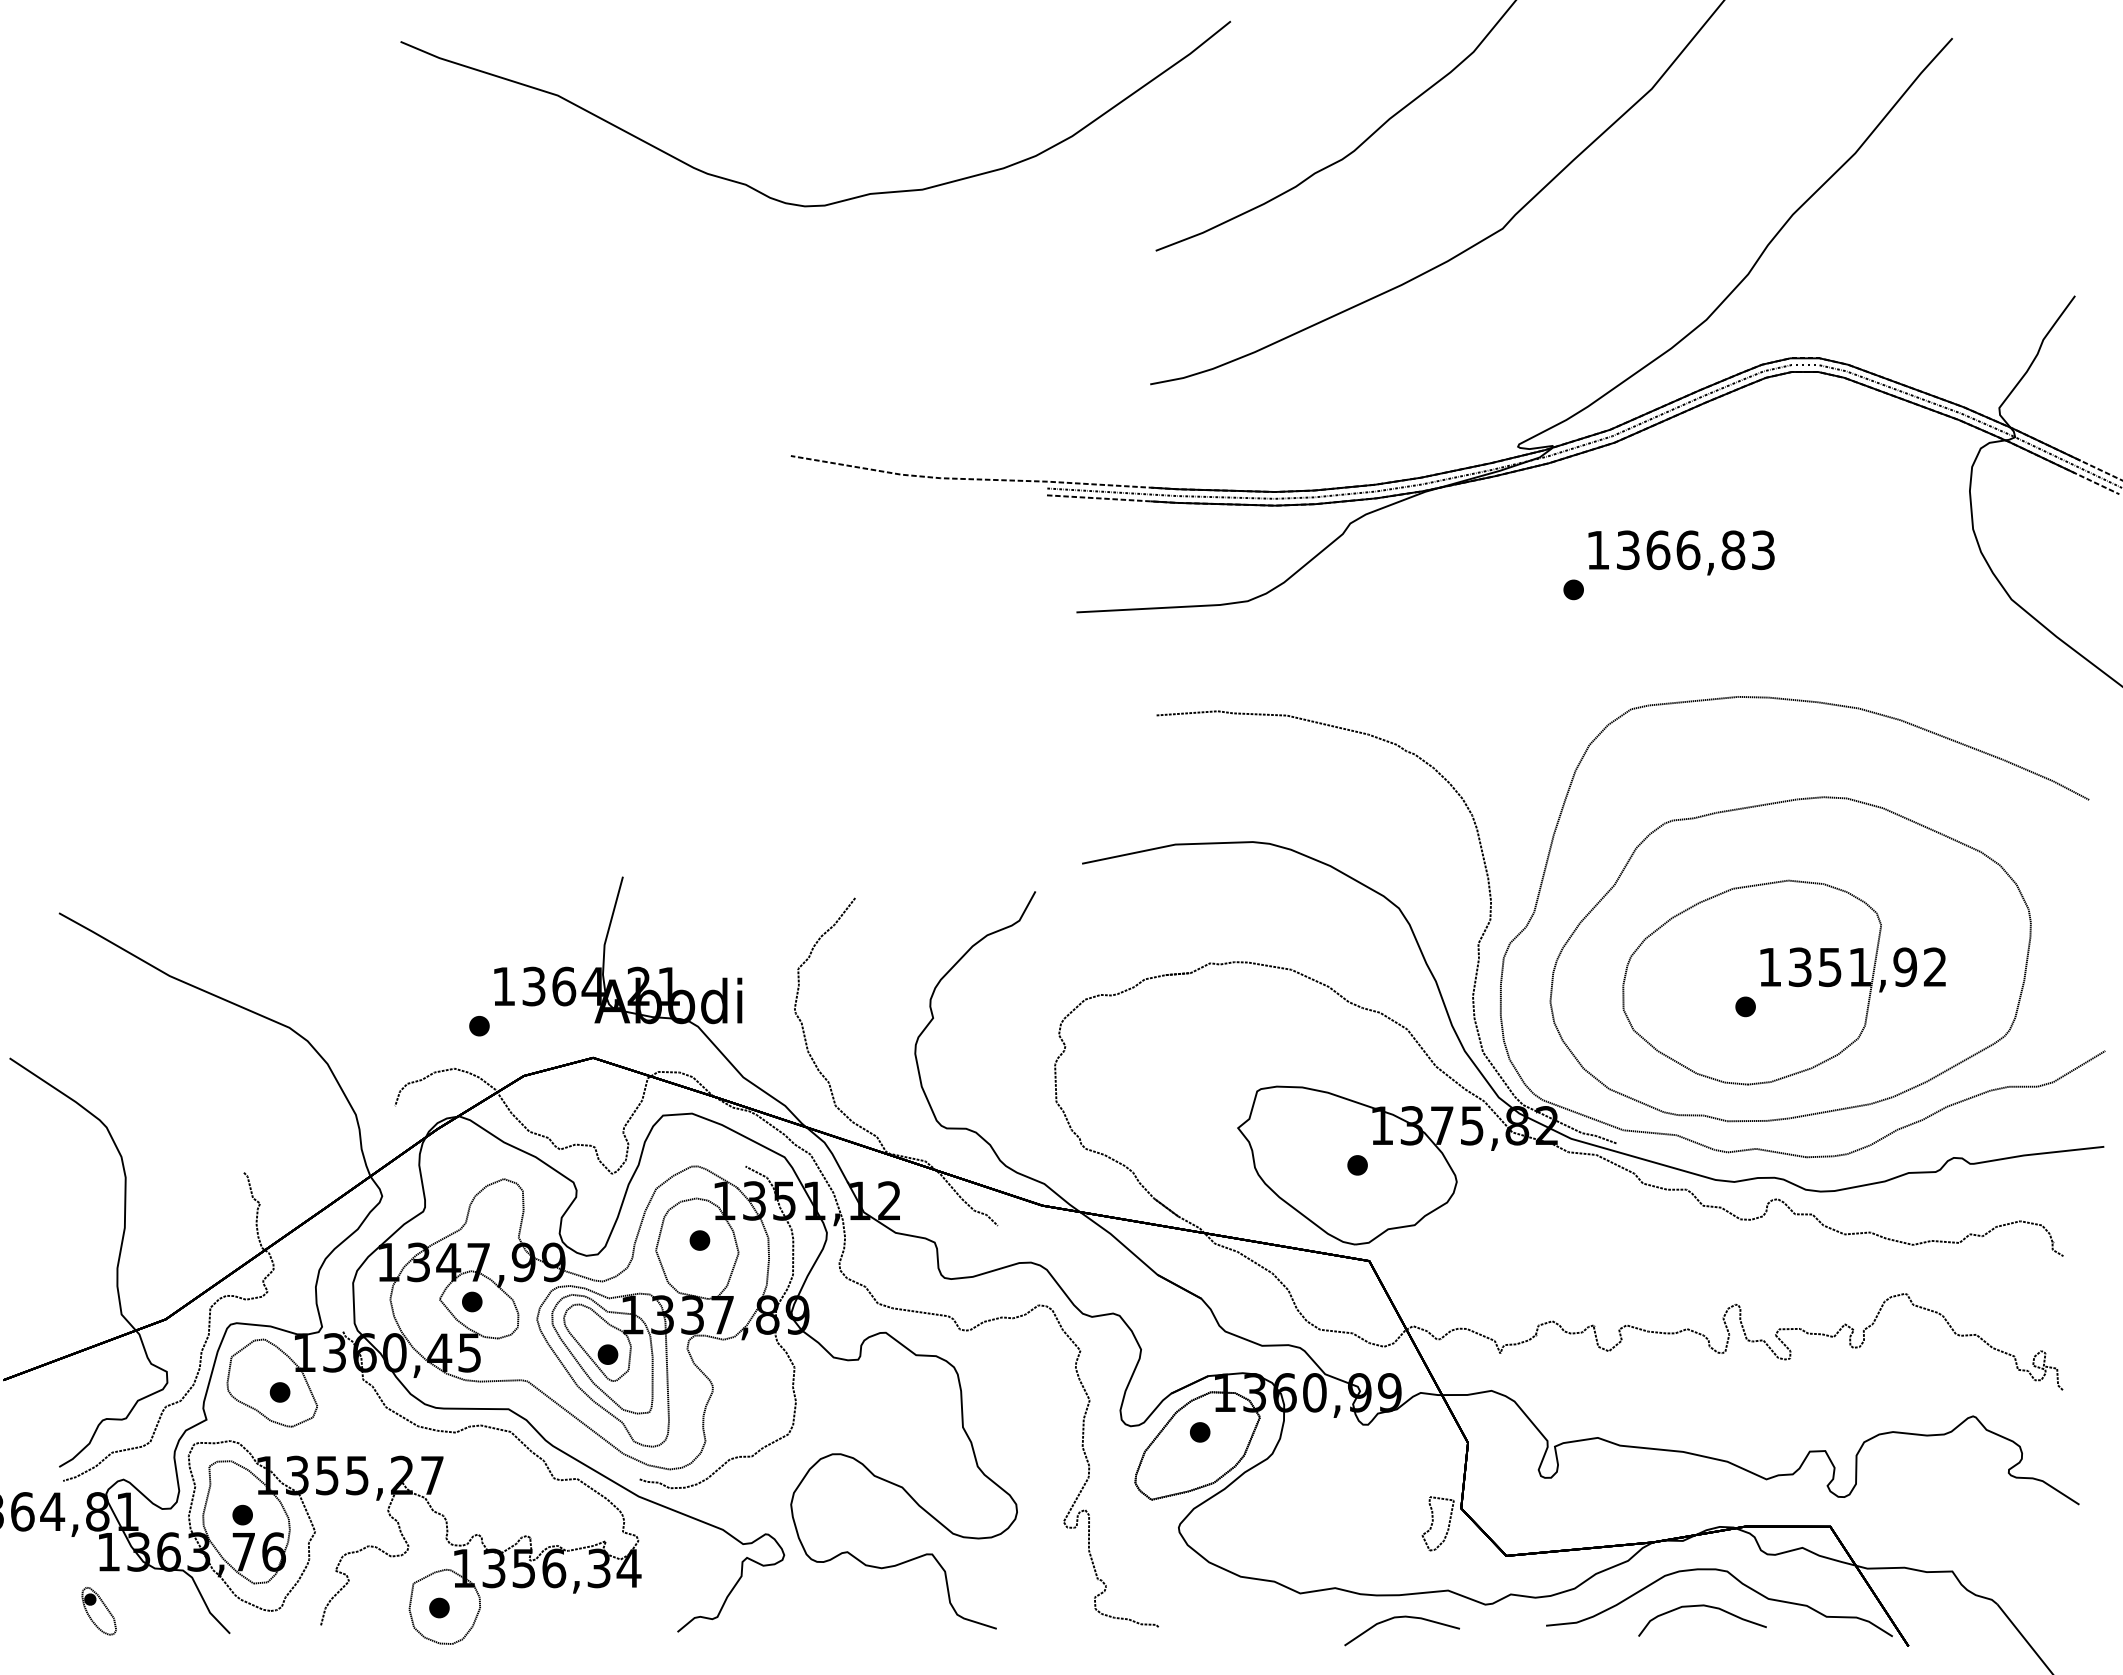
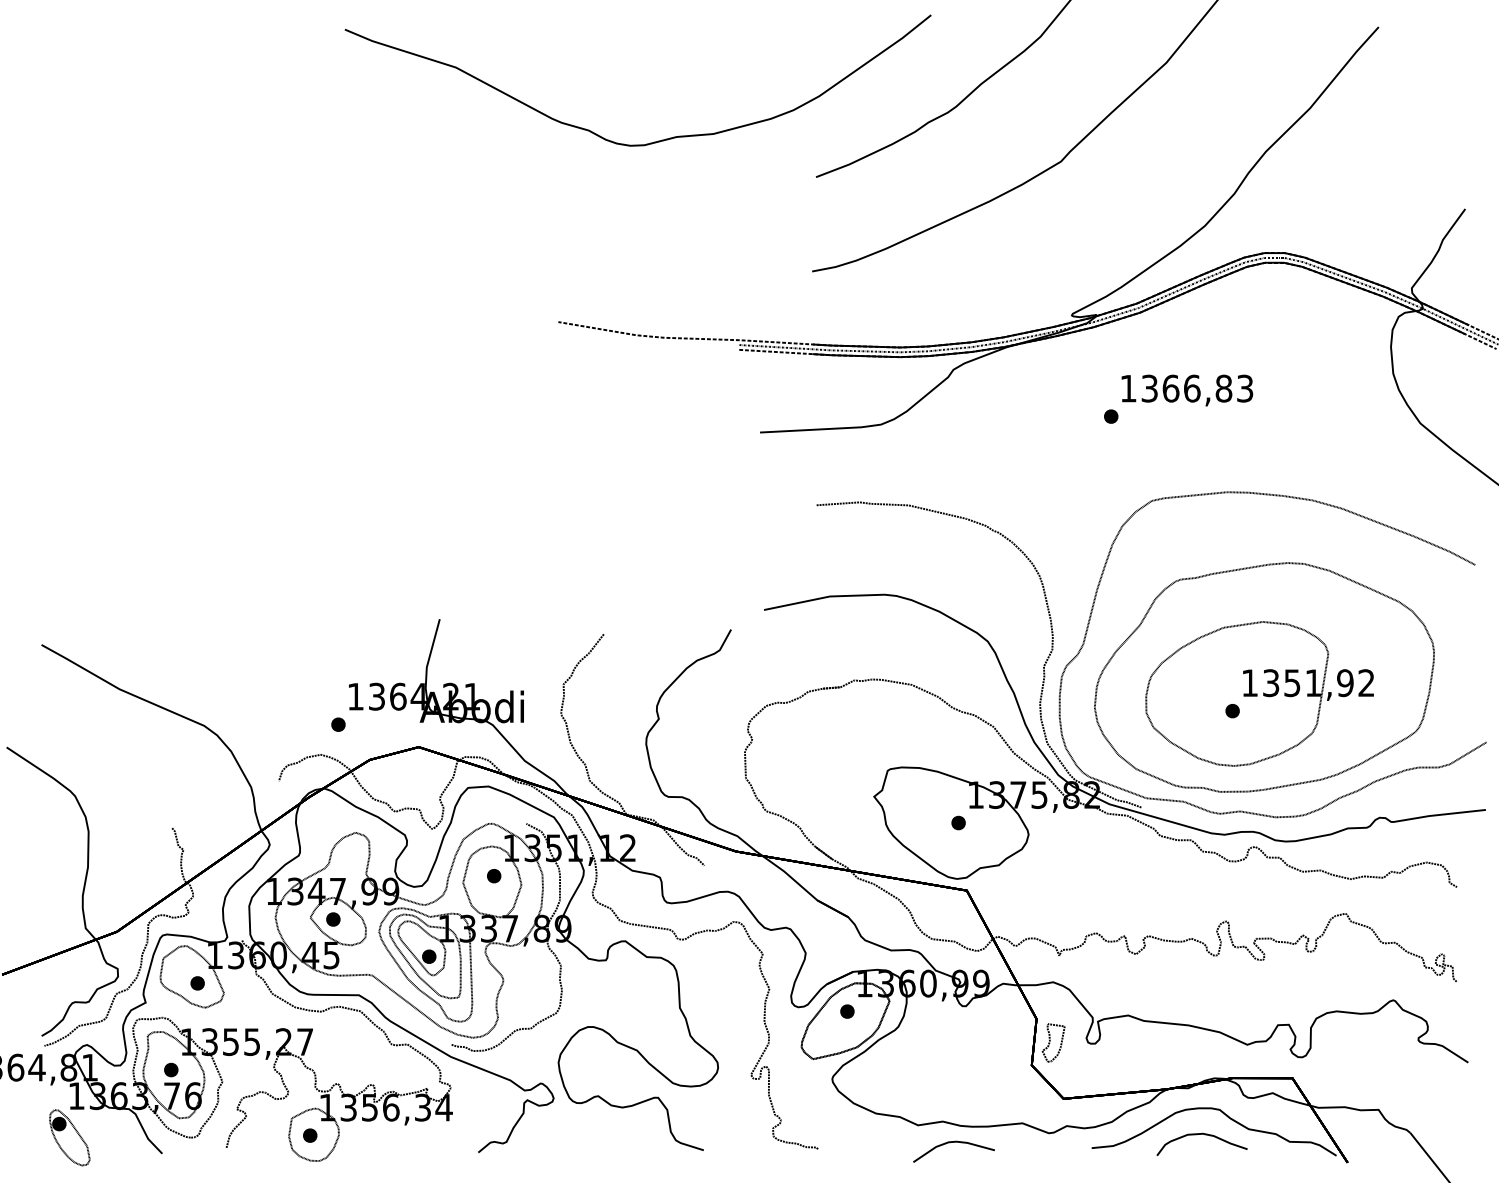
part: (835, 201) -> (652, 142), moved
part: (1437, 1523) -> (1053, 1042), moved
part: (99, 1611) -> (70, 1138), size x1.67
curve: (1397, 1618) -> (950, 1143), moved

